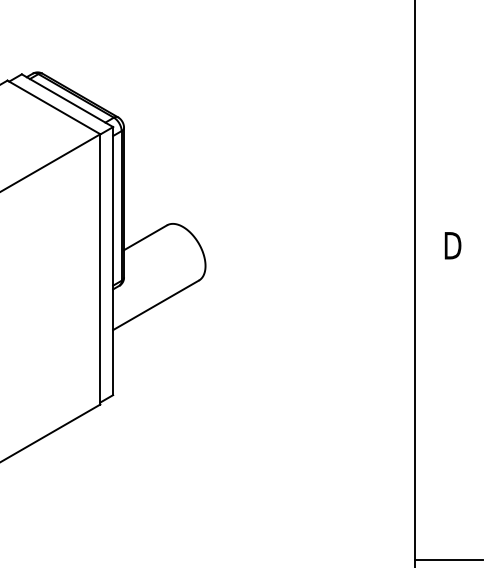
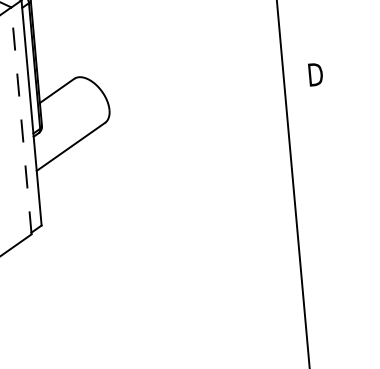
line: (100, 268) -> (21, 120), solid -> dashed
line: (448, 560) -> (335, 339), removed

